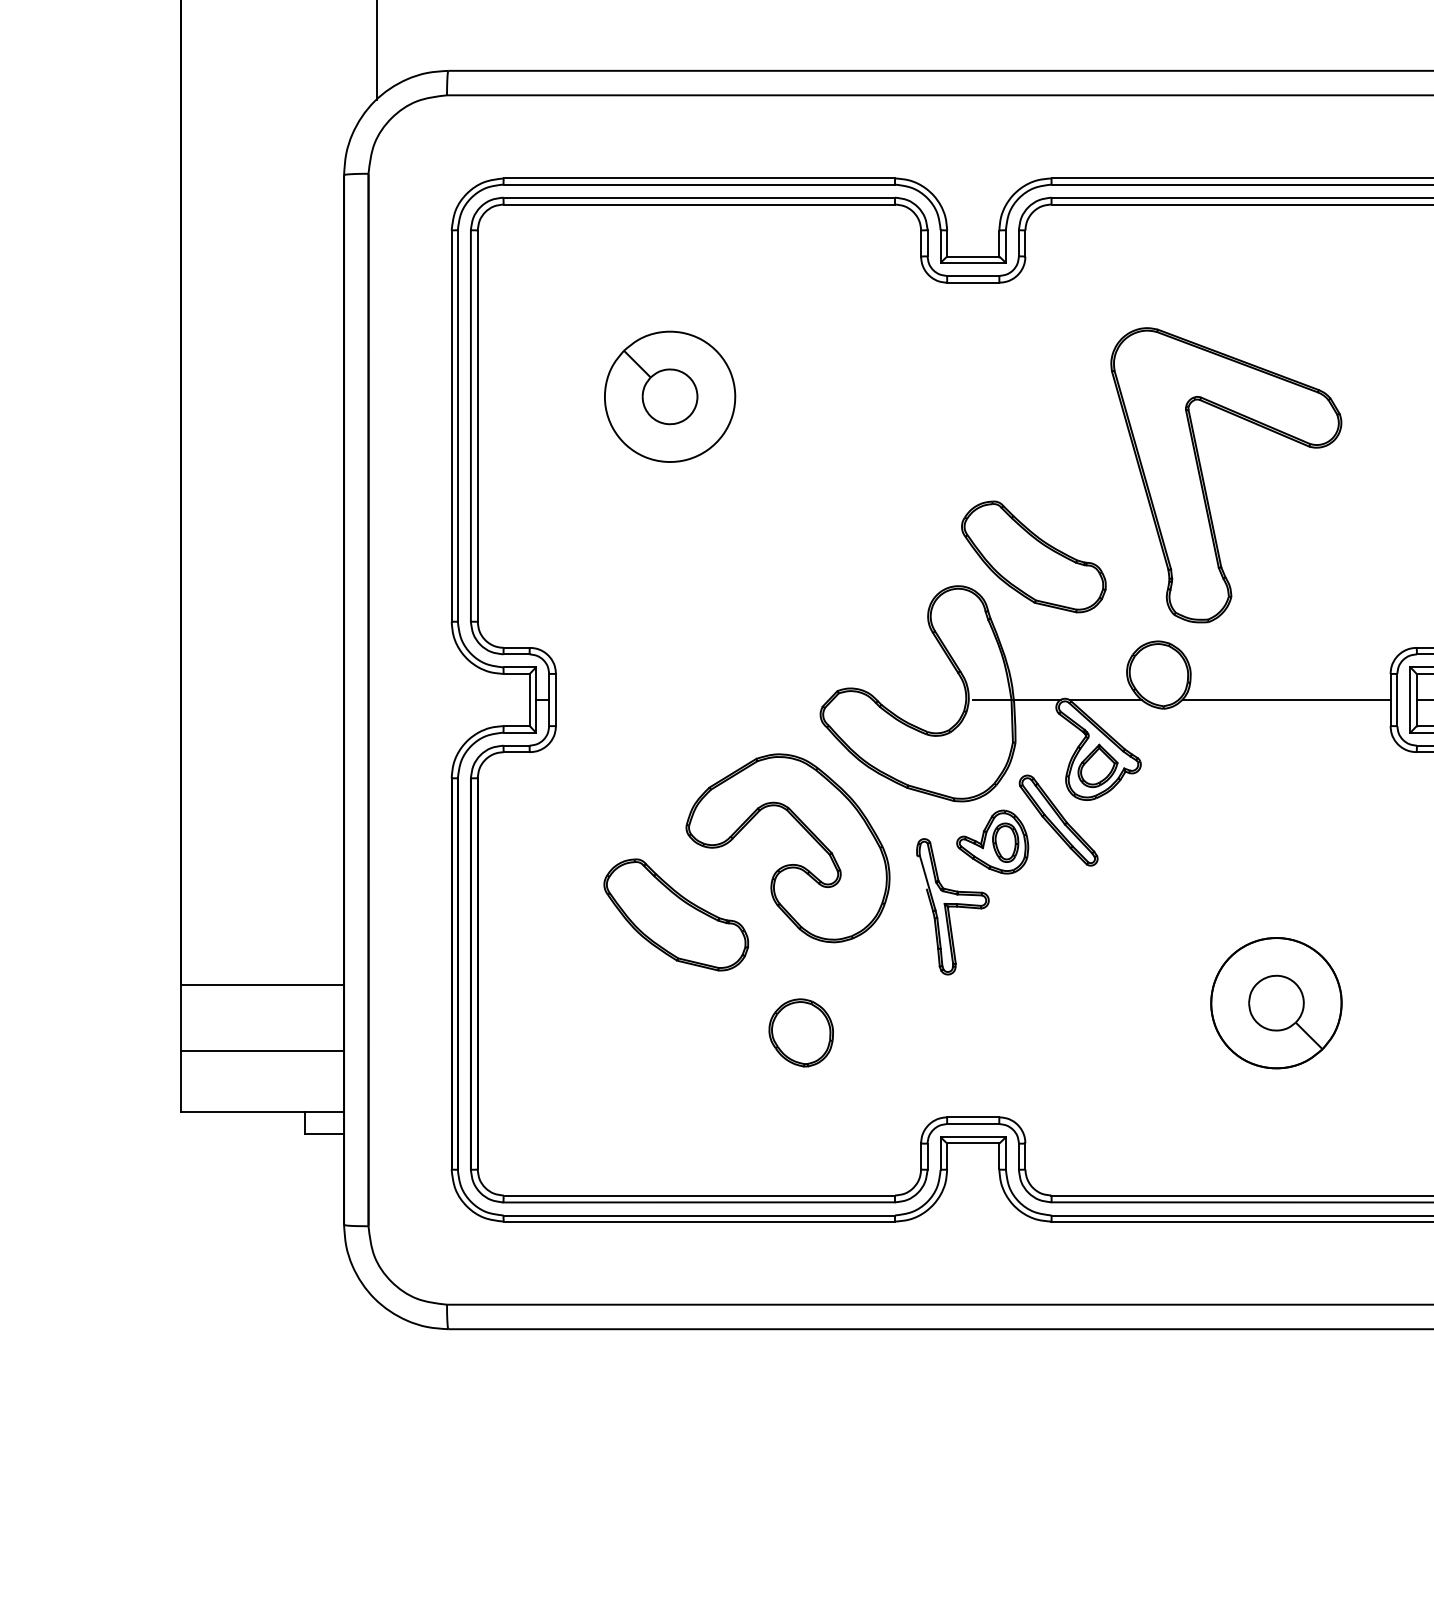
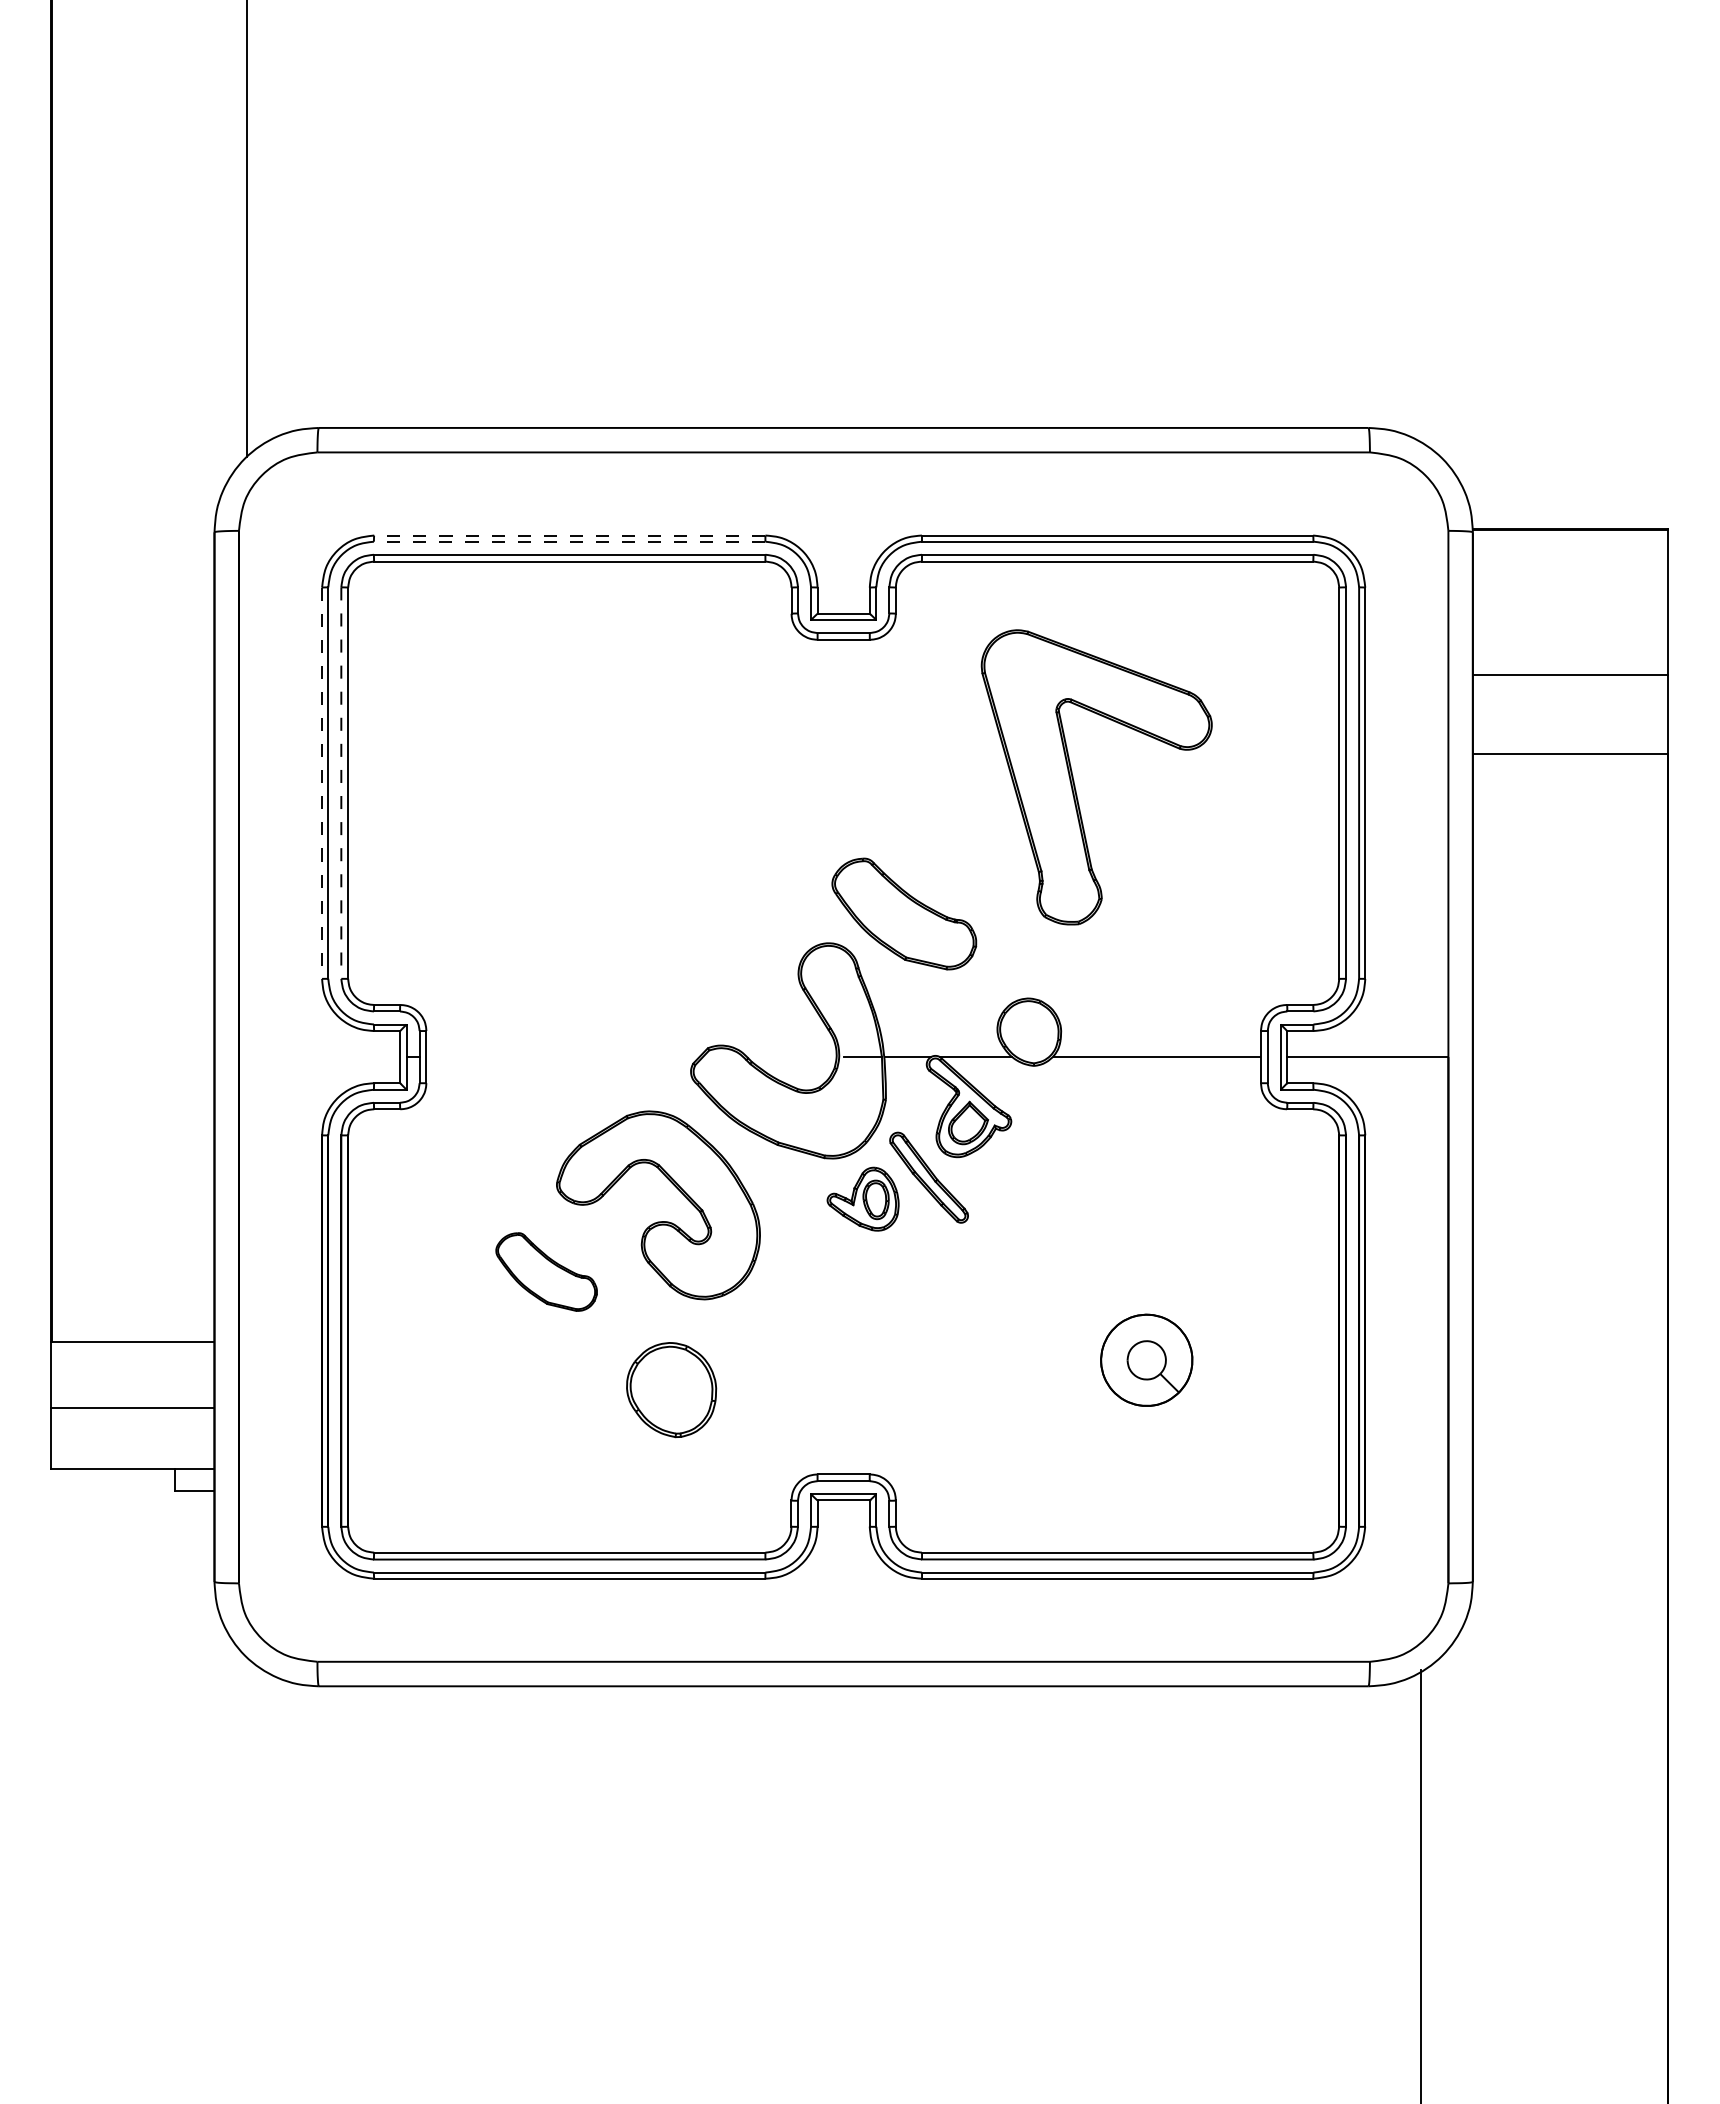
line: (699, 178) -> (569, 535), solid -> dashed
line: (699, 184) -> (569, 541), solid -> dashed
part: (670, 396) -> (540, 753), removed
line: (452, 426) -> (322, 783), solid -> dashed
line: (471, 426) -> (341, 783), solid -> dashed
part: (1204, 478) -> (1074, 780), moved
part: (953, 906) -> (823, 1263), removed
part: (676, 914) -> (546, 1271), size x0.7
part: (1276, 1003) -> (1146, 1360), size x0.7
part: (801, 1032) -> (671, 1389), size x1.4

